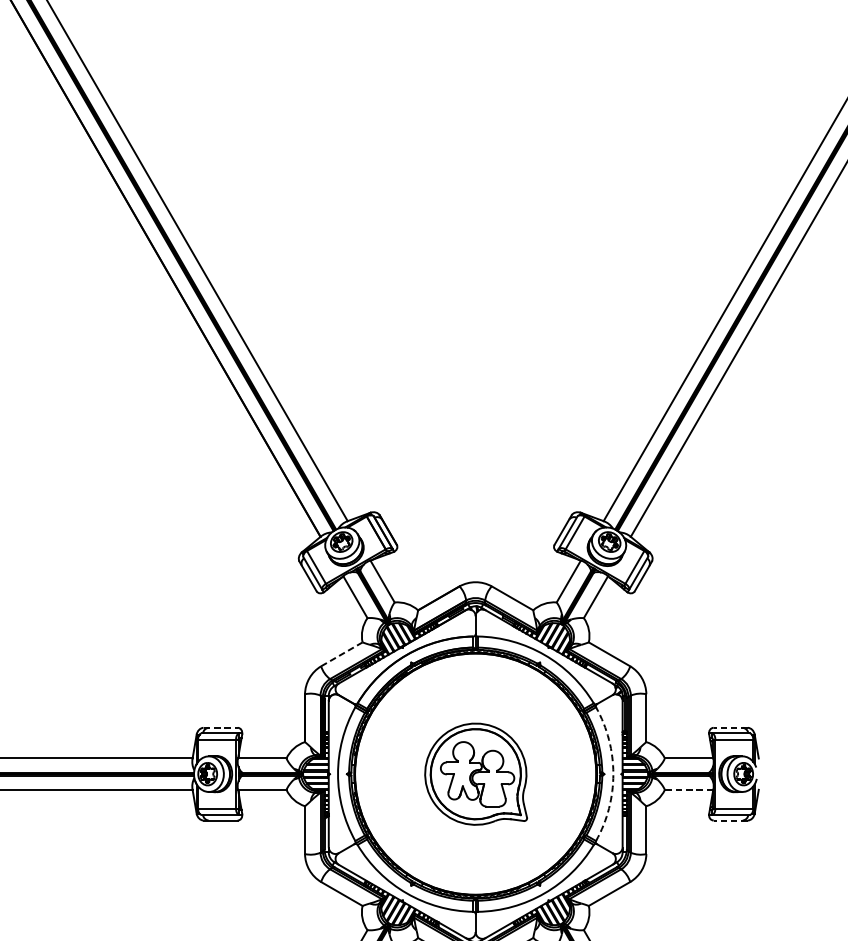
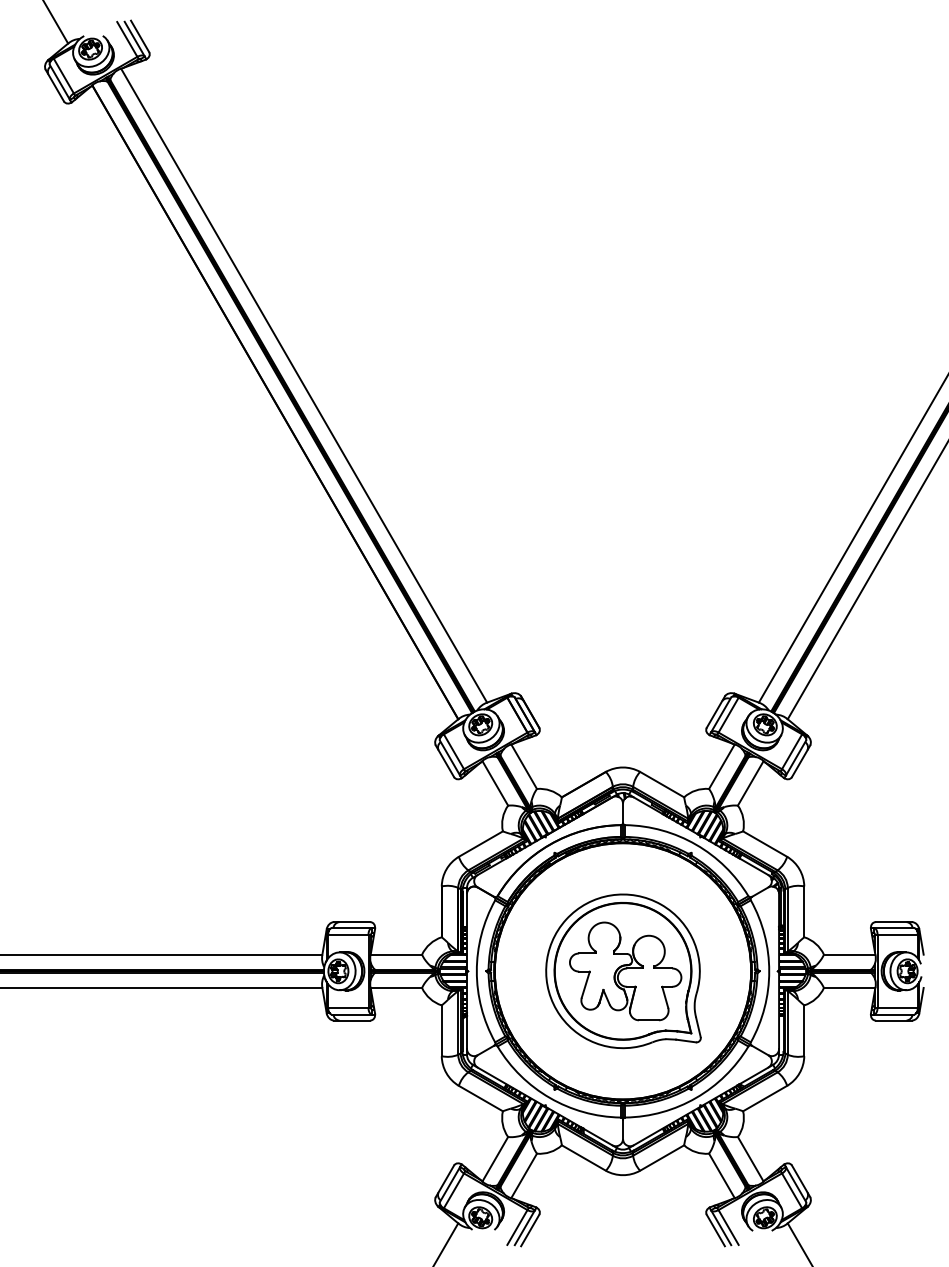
line: (342, 653) -> (481, 843), dashed -> solid
line: (220, 728) -> (352, 922), dashed -> solid
line: (730, 728) -> (893, 922), dashed -> solid
part: (476, 774) -> (623, 971), size x1.43
arc: (613, 774) -> (769, 971), dashed -> solid
line: (688, 789) -> (849, 987), dashed -> solid
line: (730, 820) -> (893, 1020), dashed -> solid

